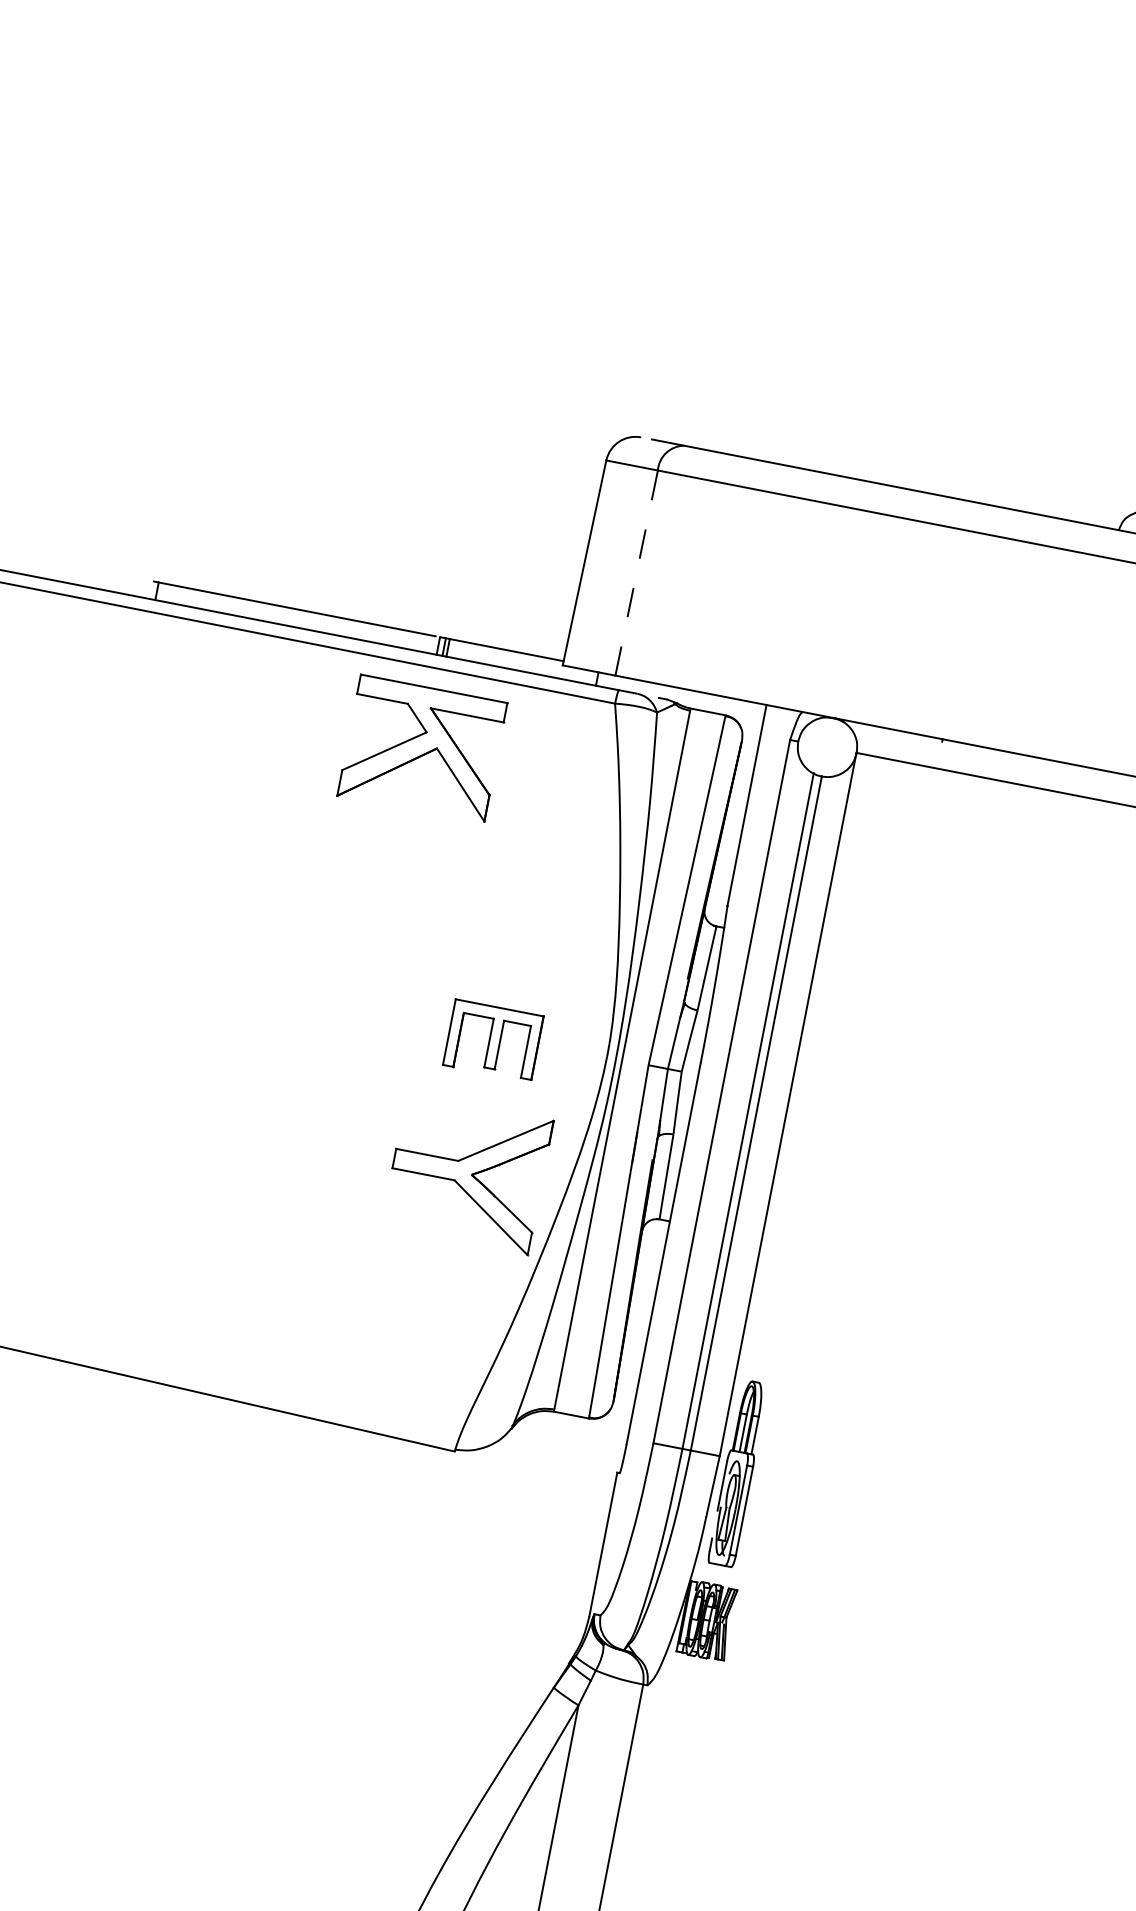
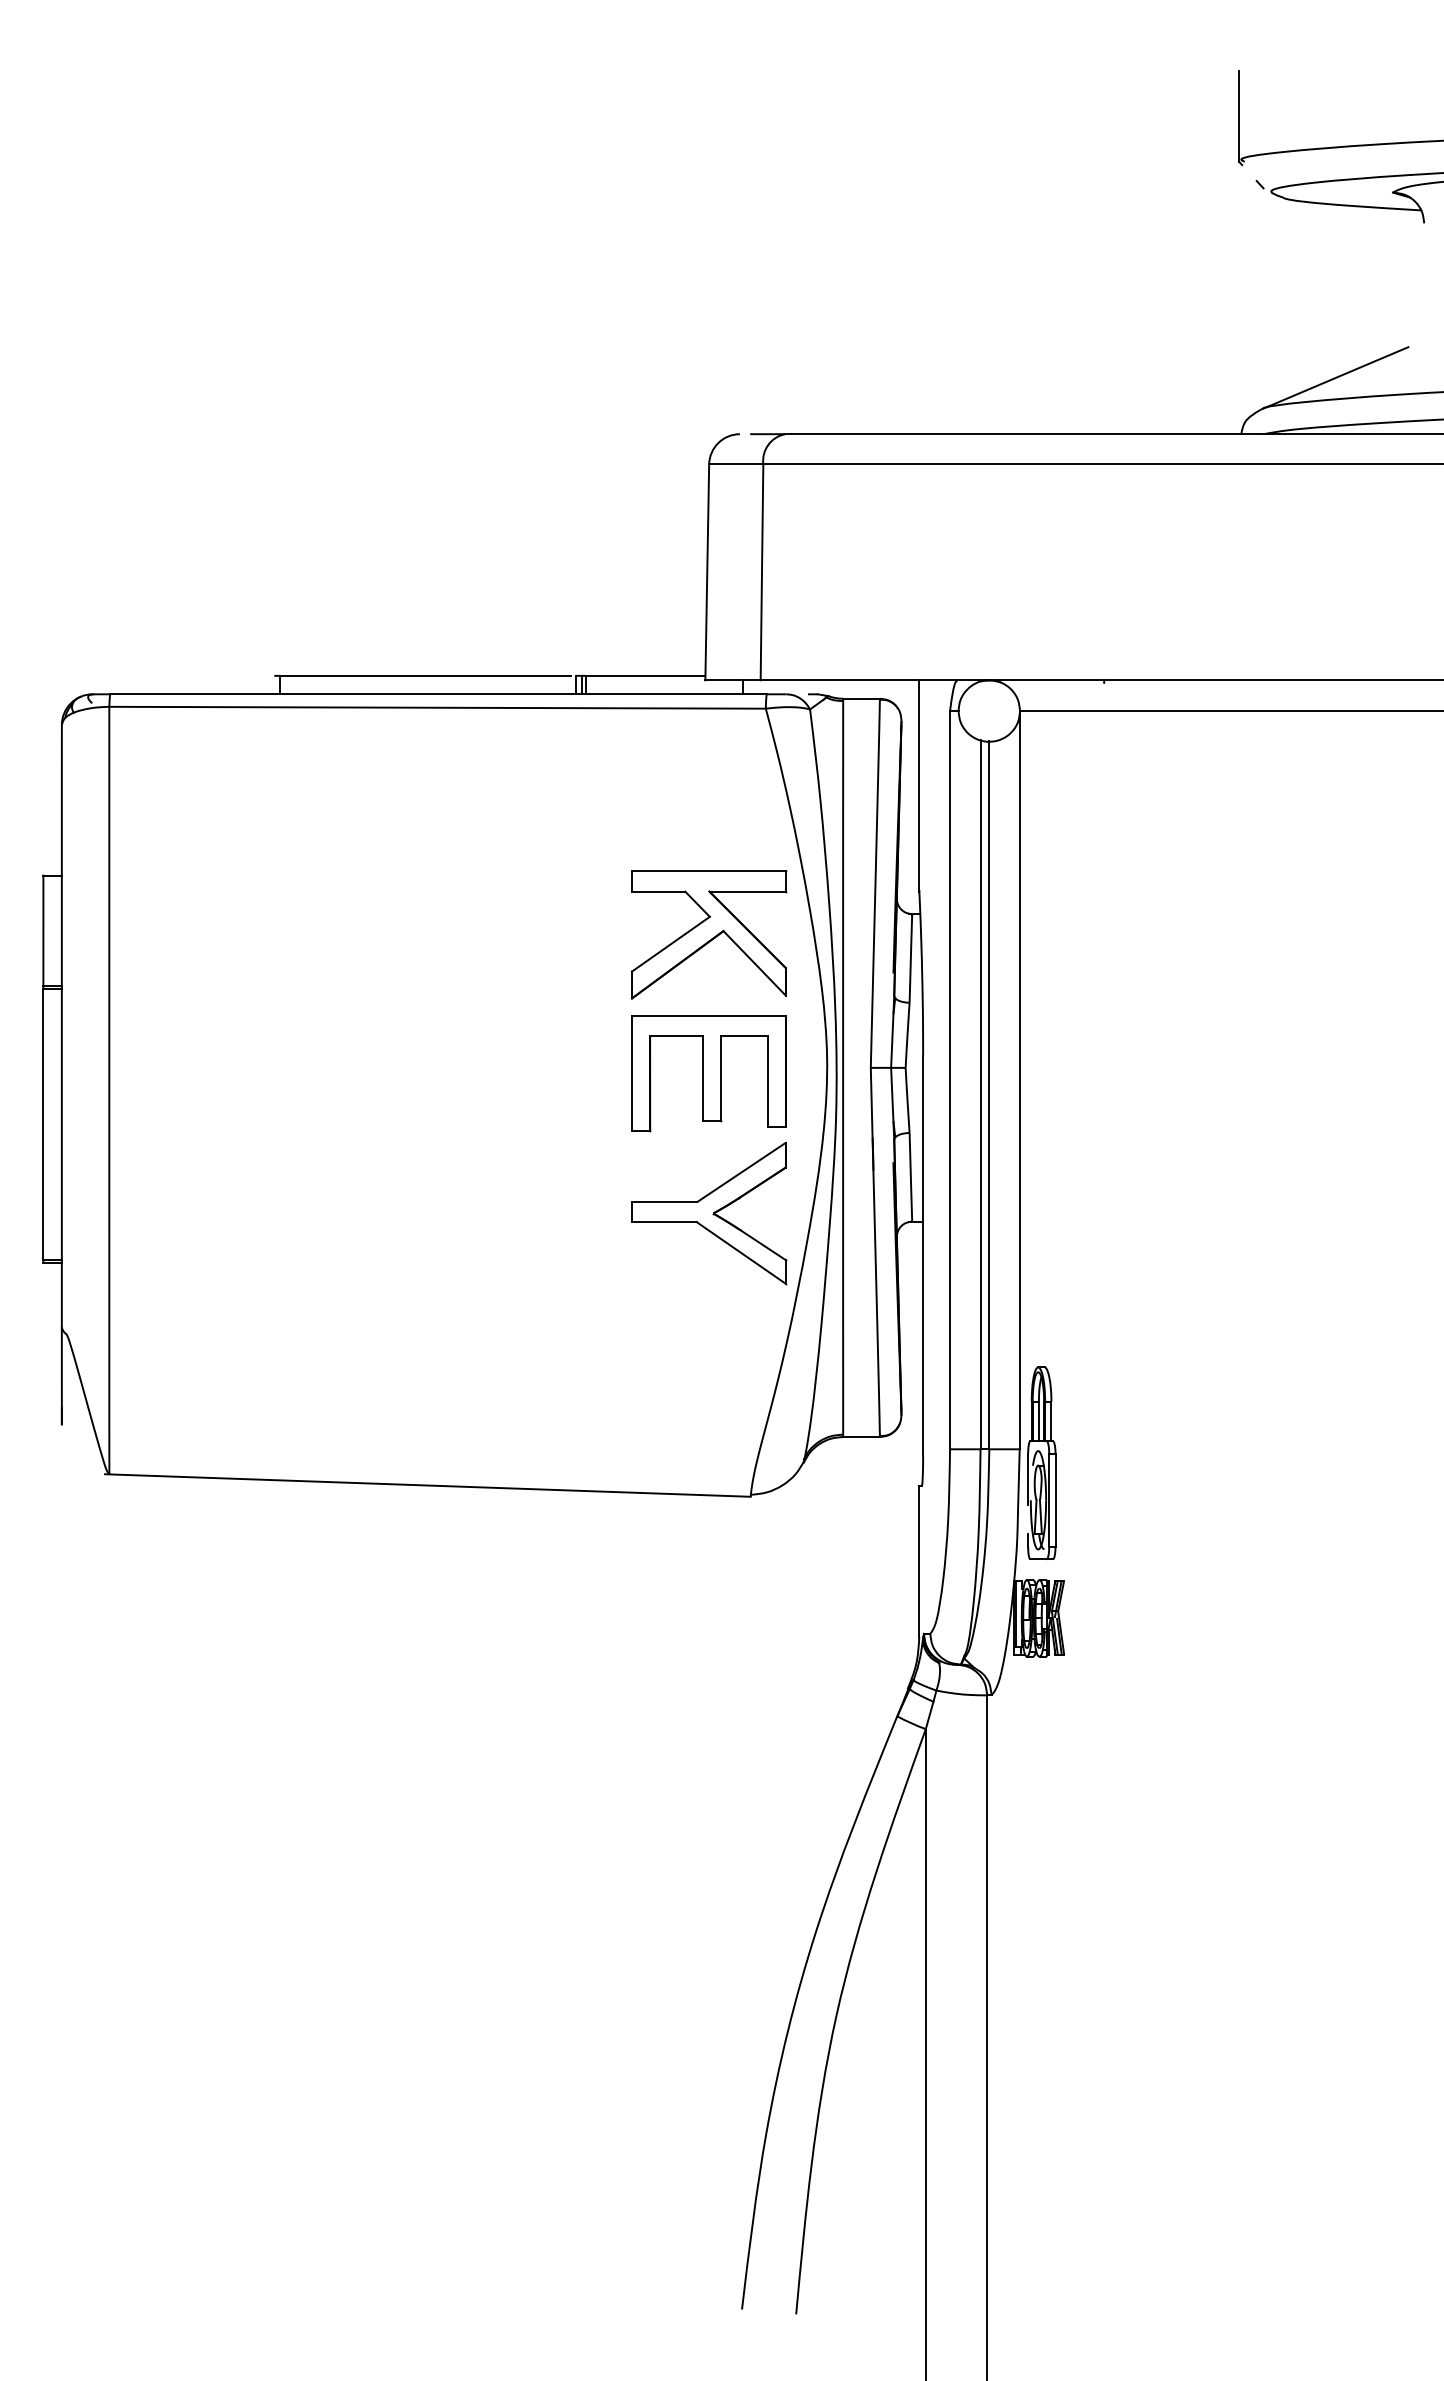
line: (637, 573) -> (762, 572), dashed -> solid
part: (423, 749) -> (709, 934), moved
part: (492, 1040) -> (708, 1073), size x1.67

